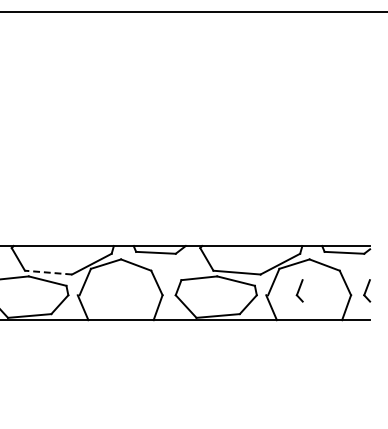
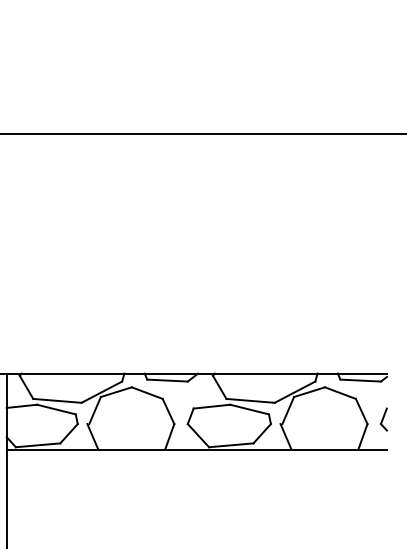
line: (47, 272) -> (56, 400), dashed -> solid
part: (299, 290) -> (314, 419), removed

